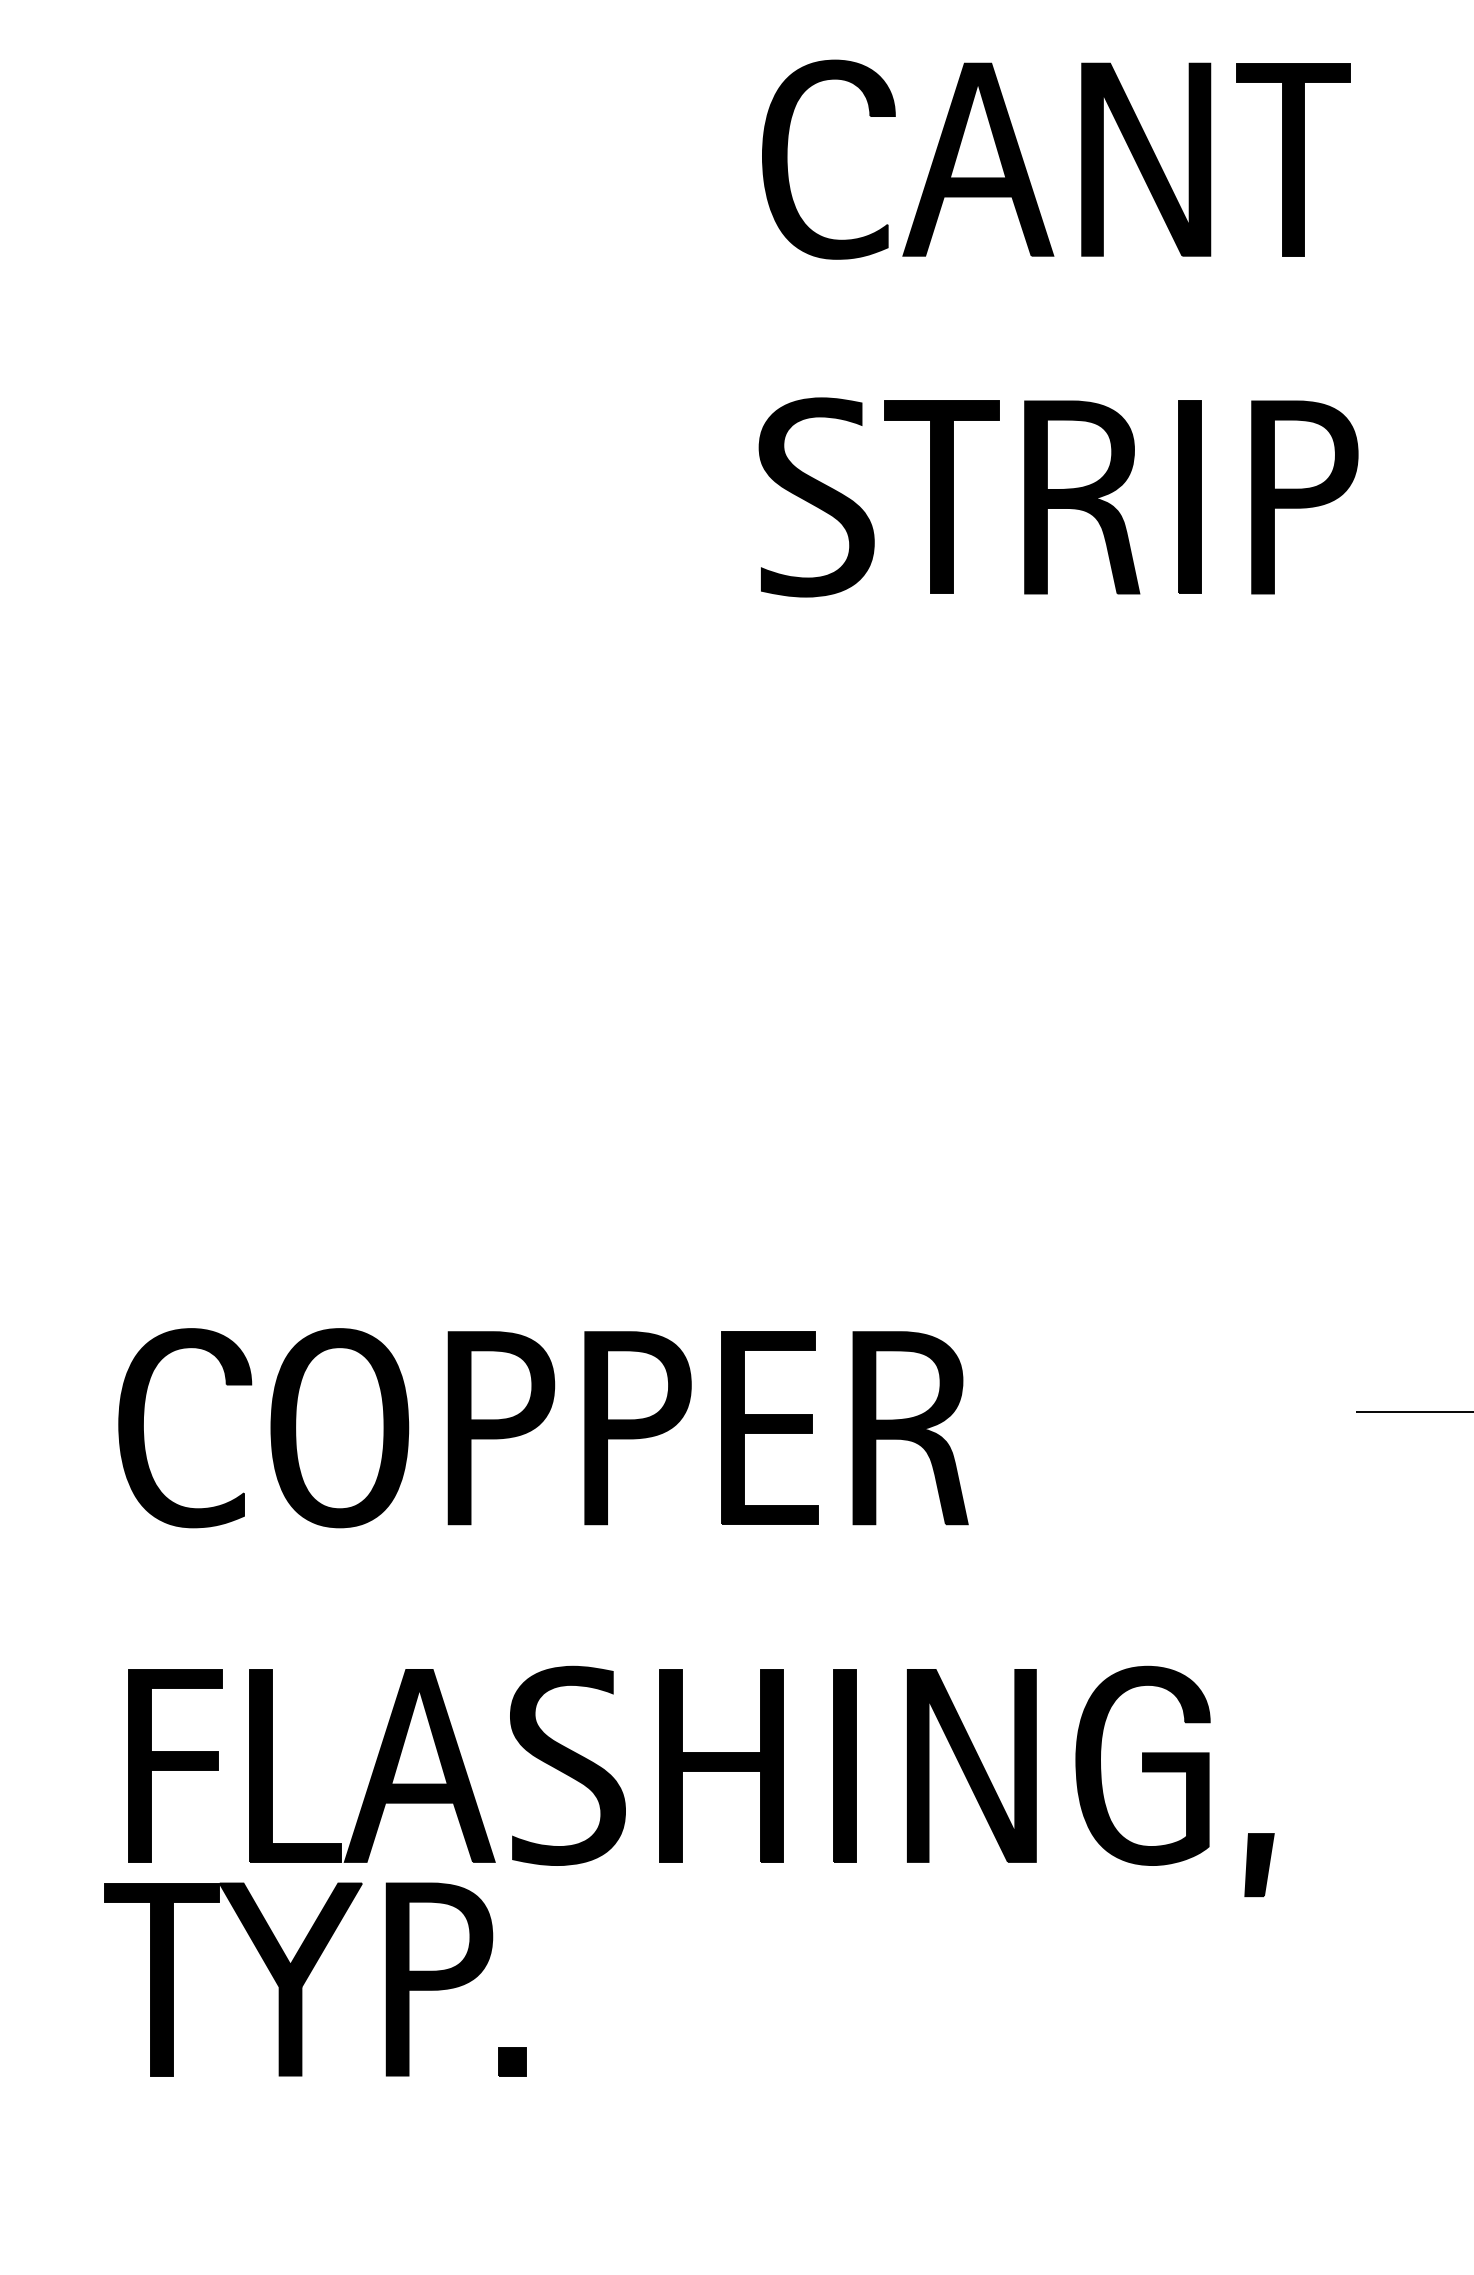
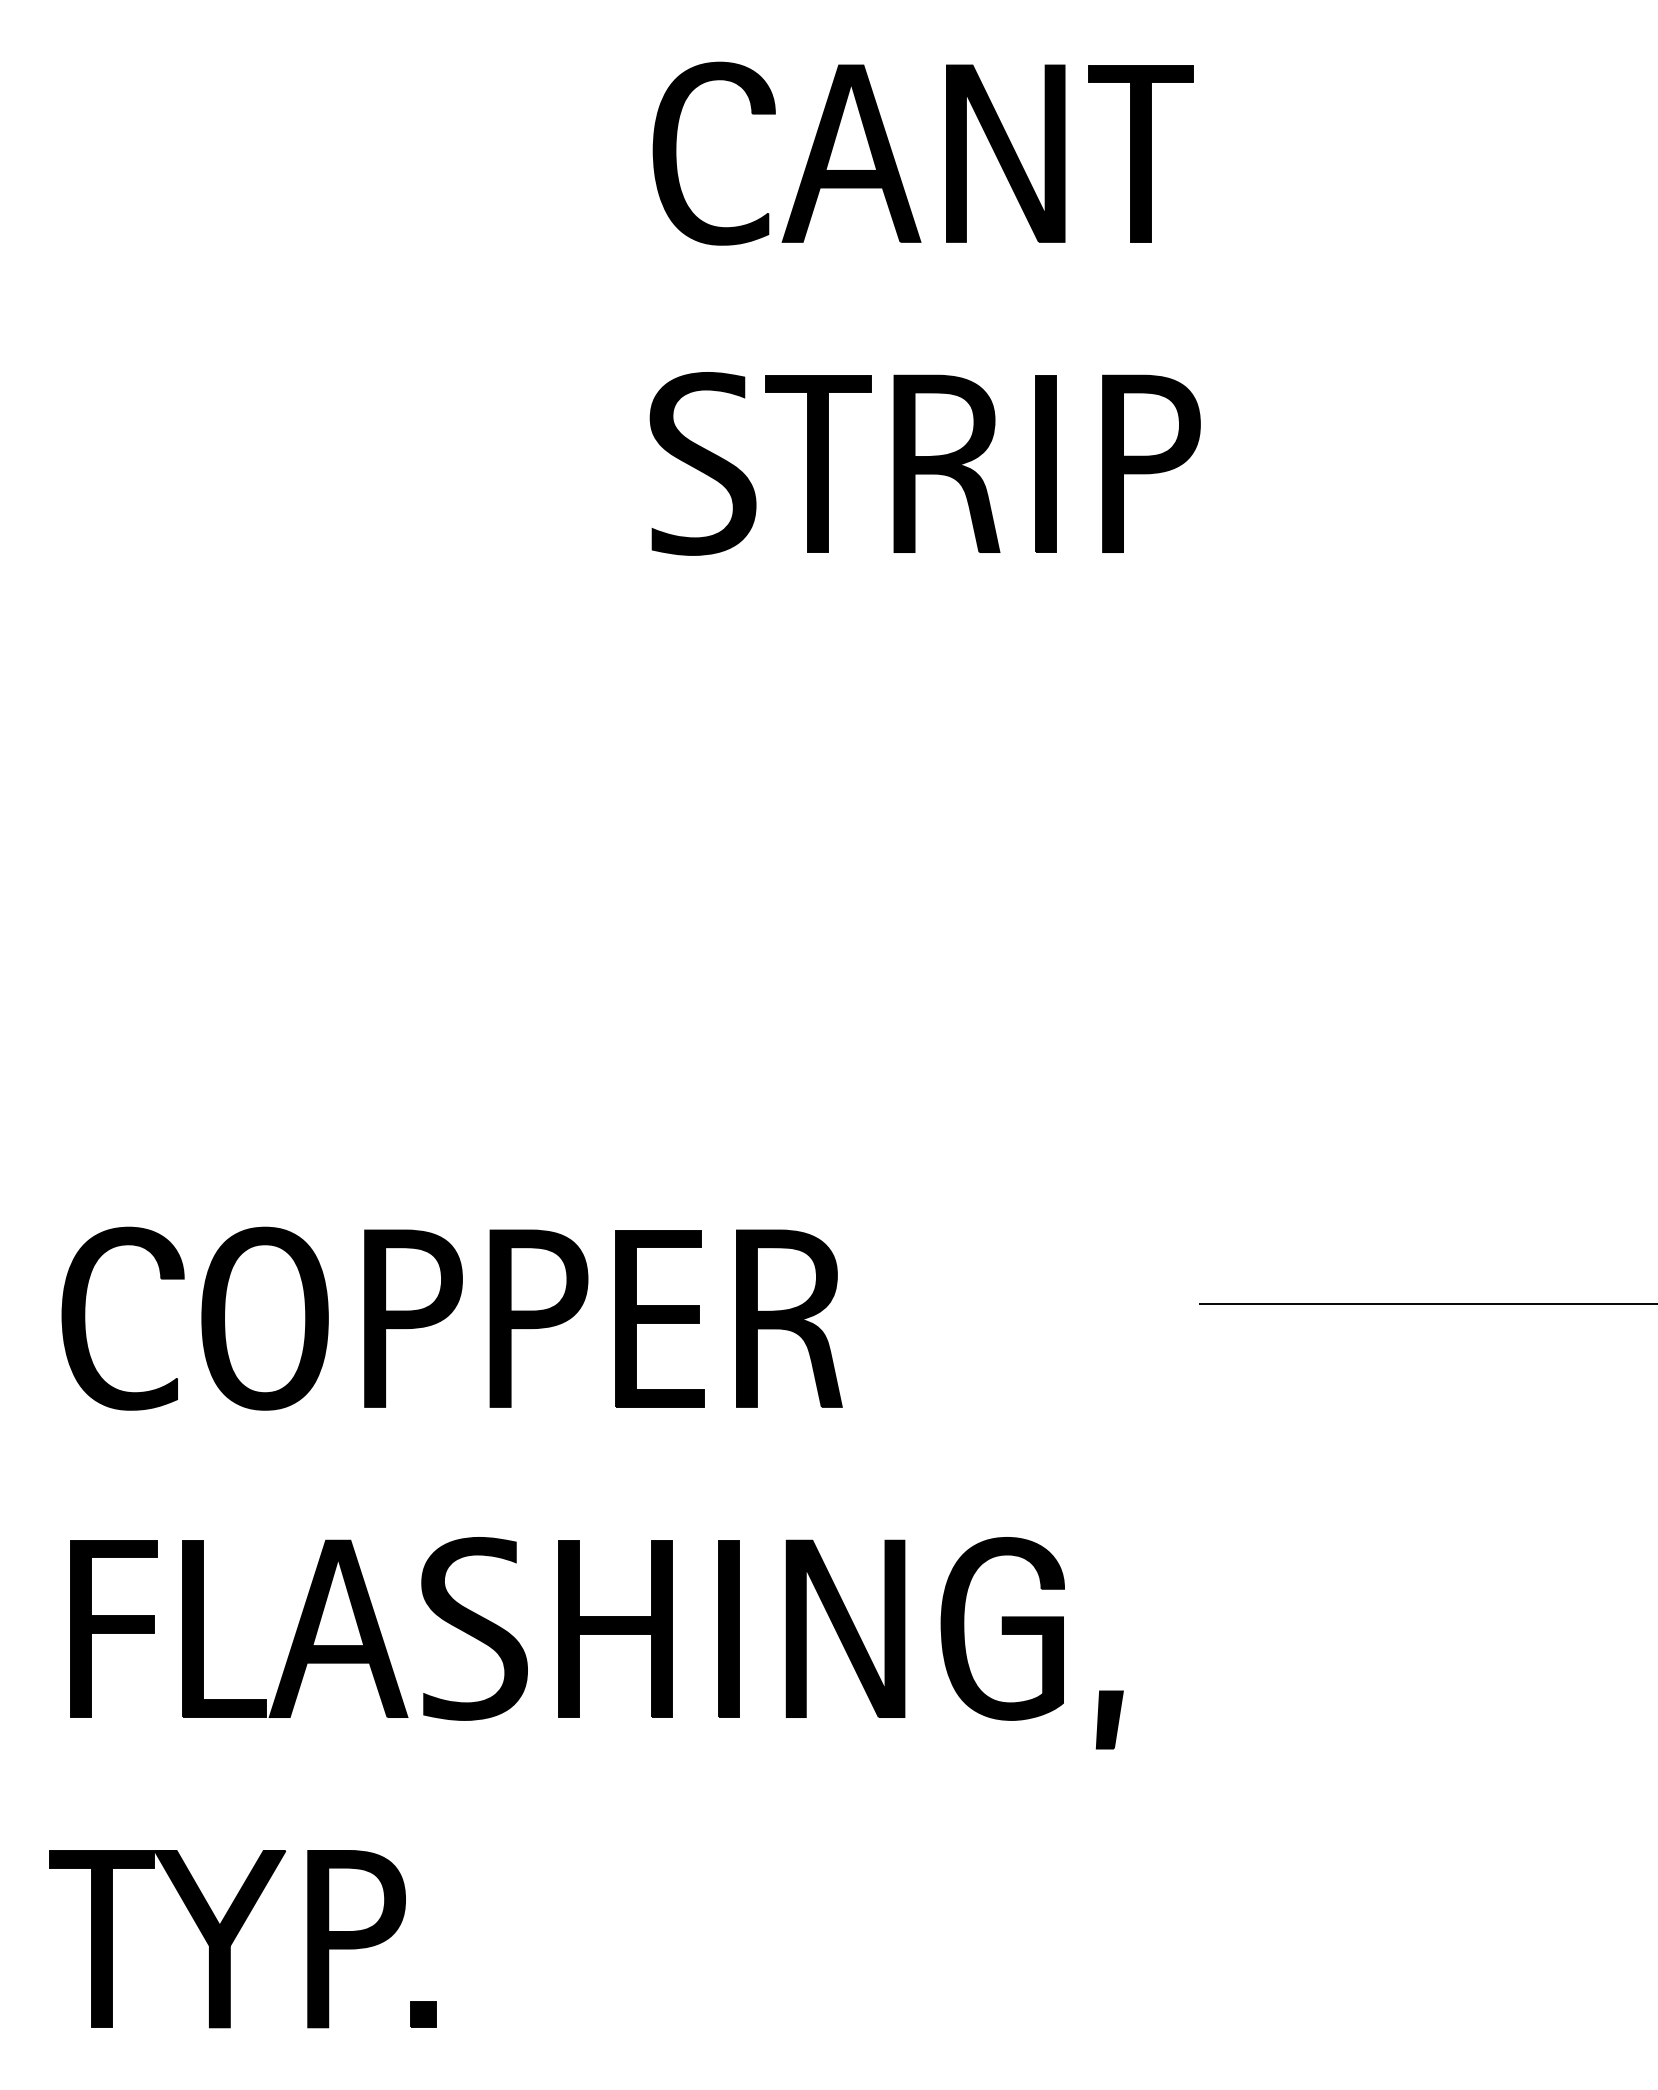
part: (309, 1975) -> (237, 1935), moved

